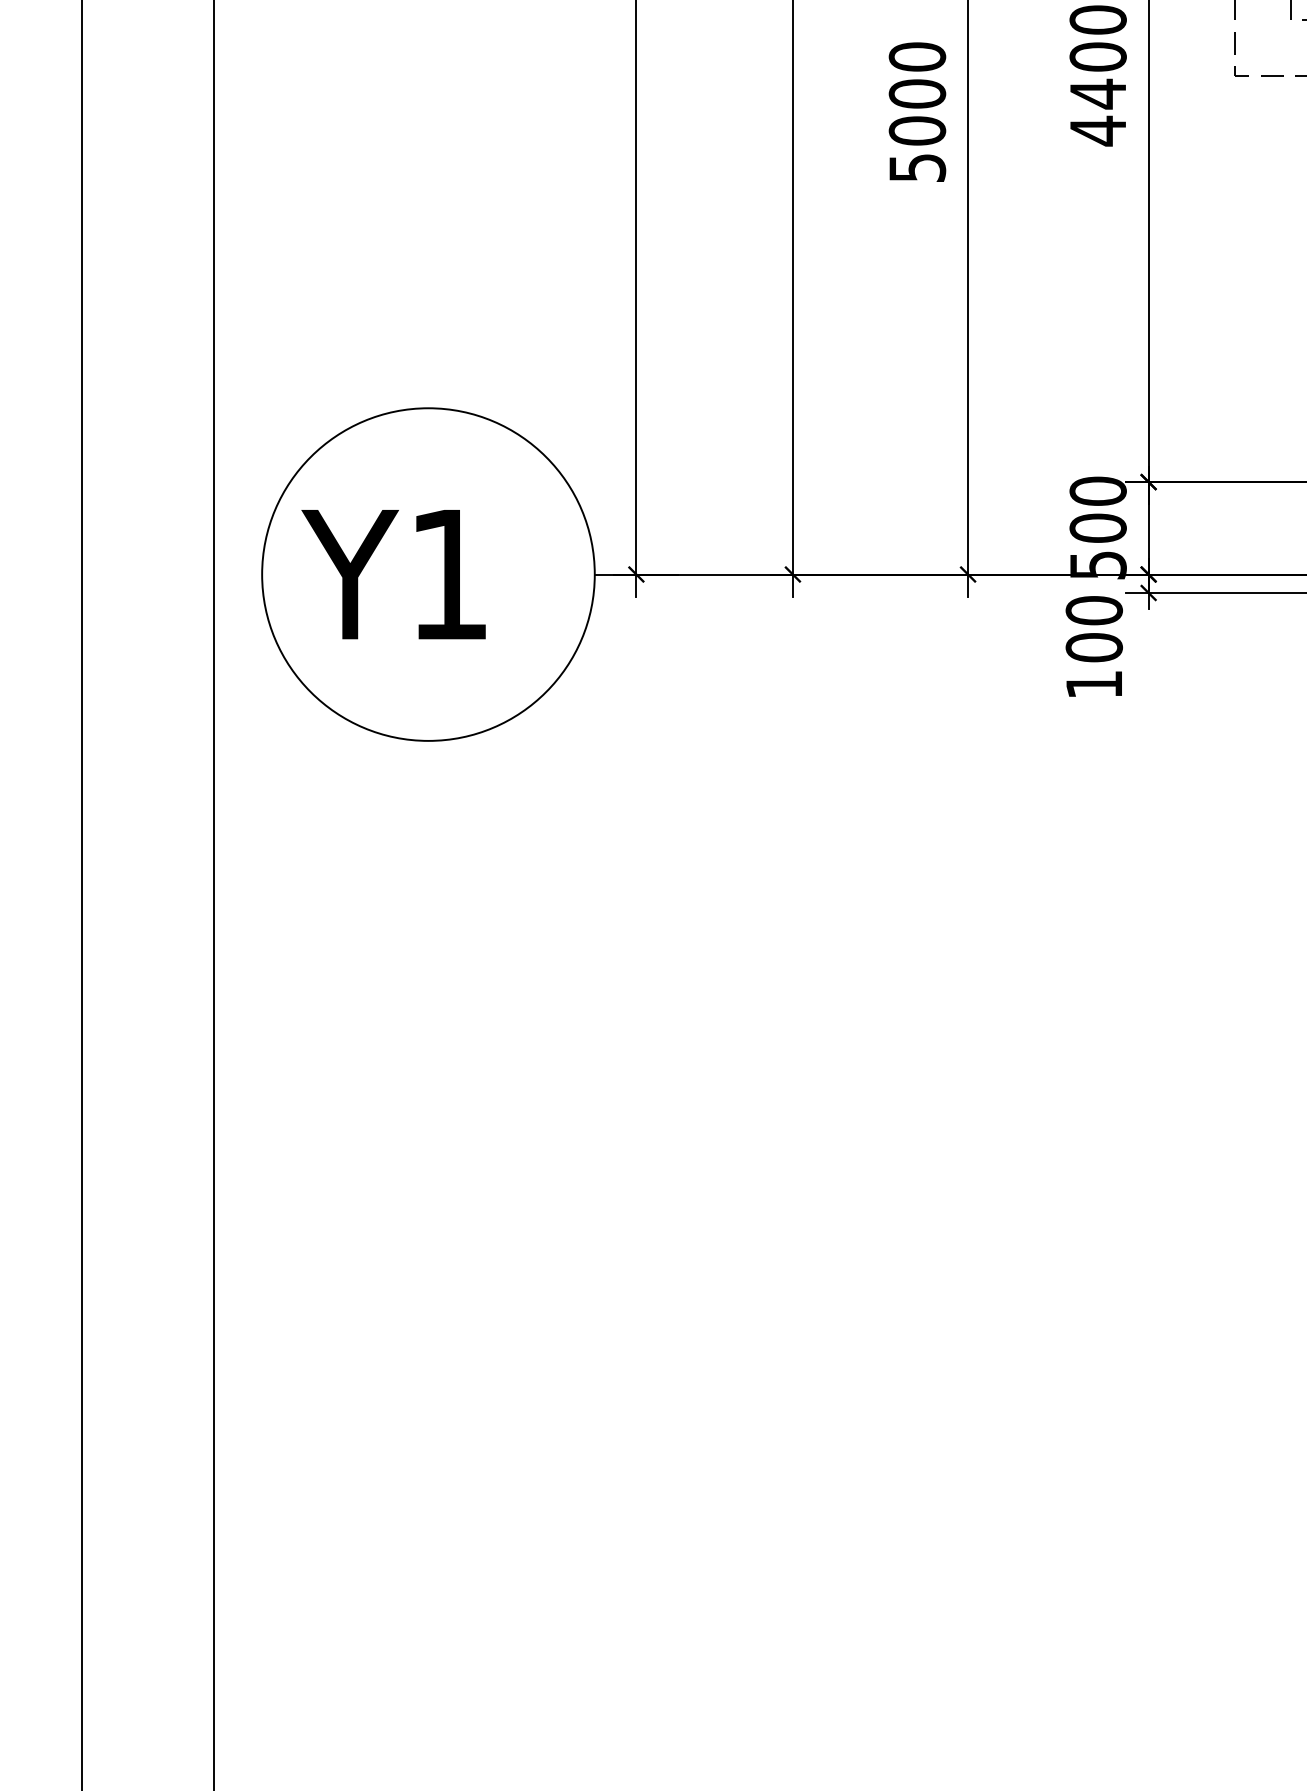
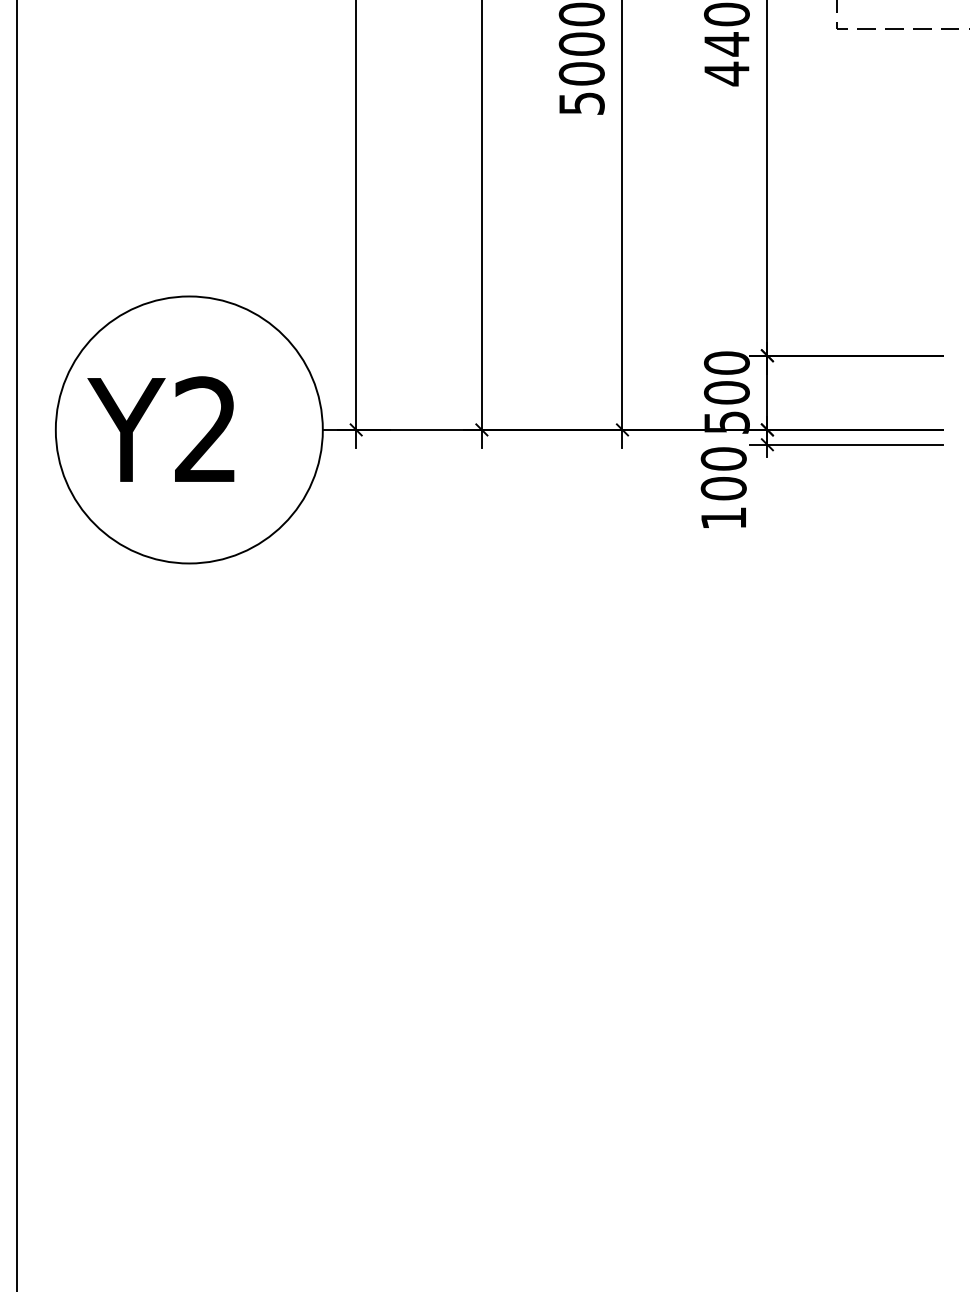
text: (447, 573) -> (204, 429), Y1 -> Y2

